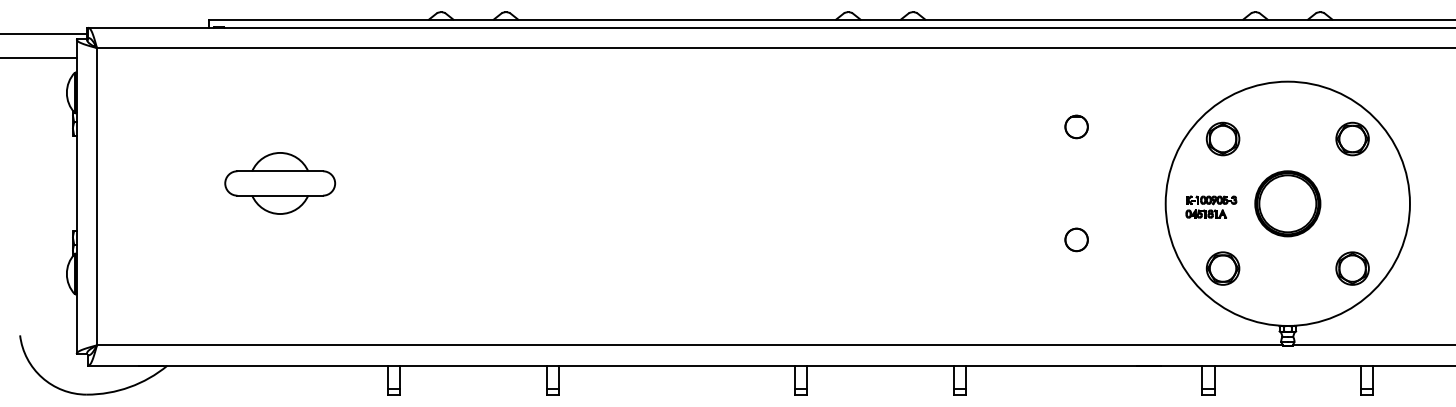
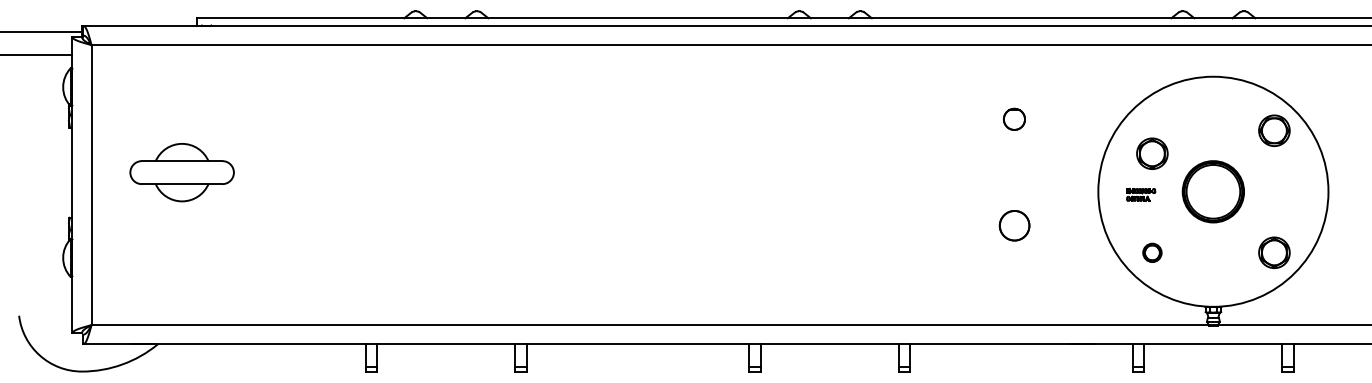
part: (1223, 138) -> (1152, 153), moved
part: (279, 183) -> (181, 172), moved
part: (1210, 206) -> (1140, 194), size x0.6
circle: (1075, 239) -> (1013, 225), size x1.4
part: (1223, 268) -> (1152, 252), size x0.6

